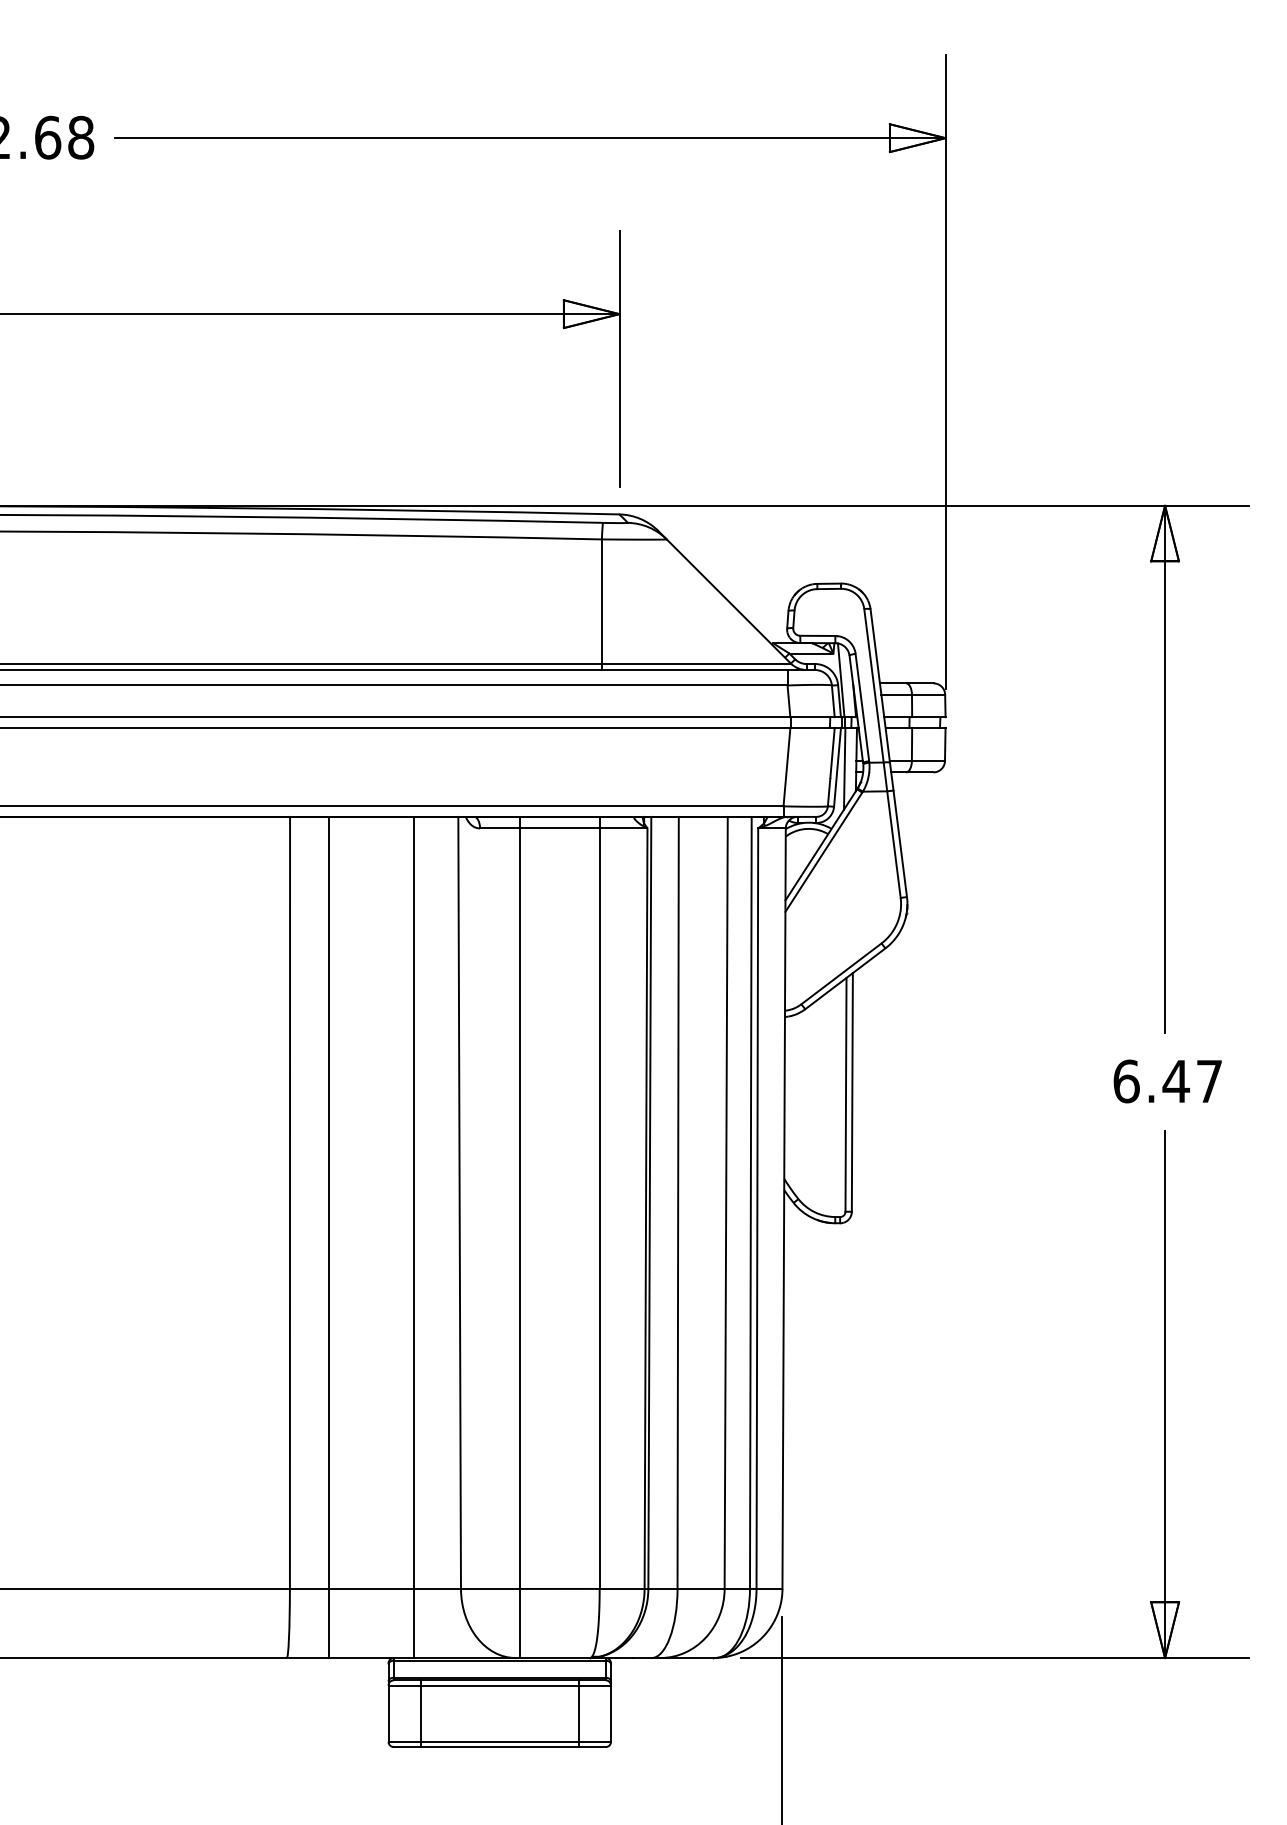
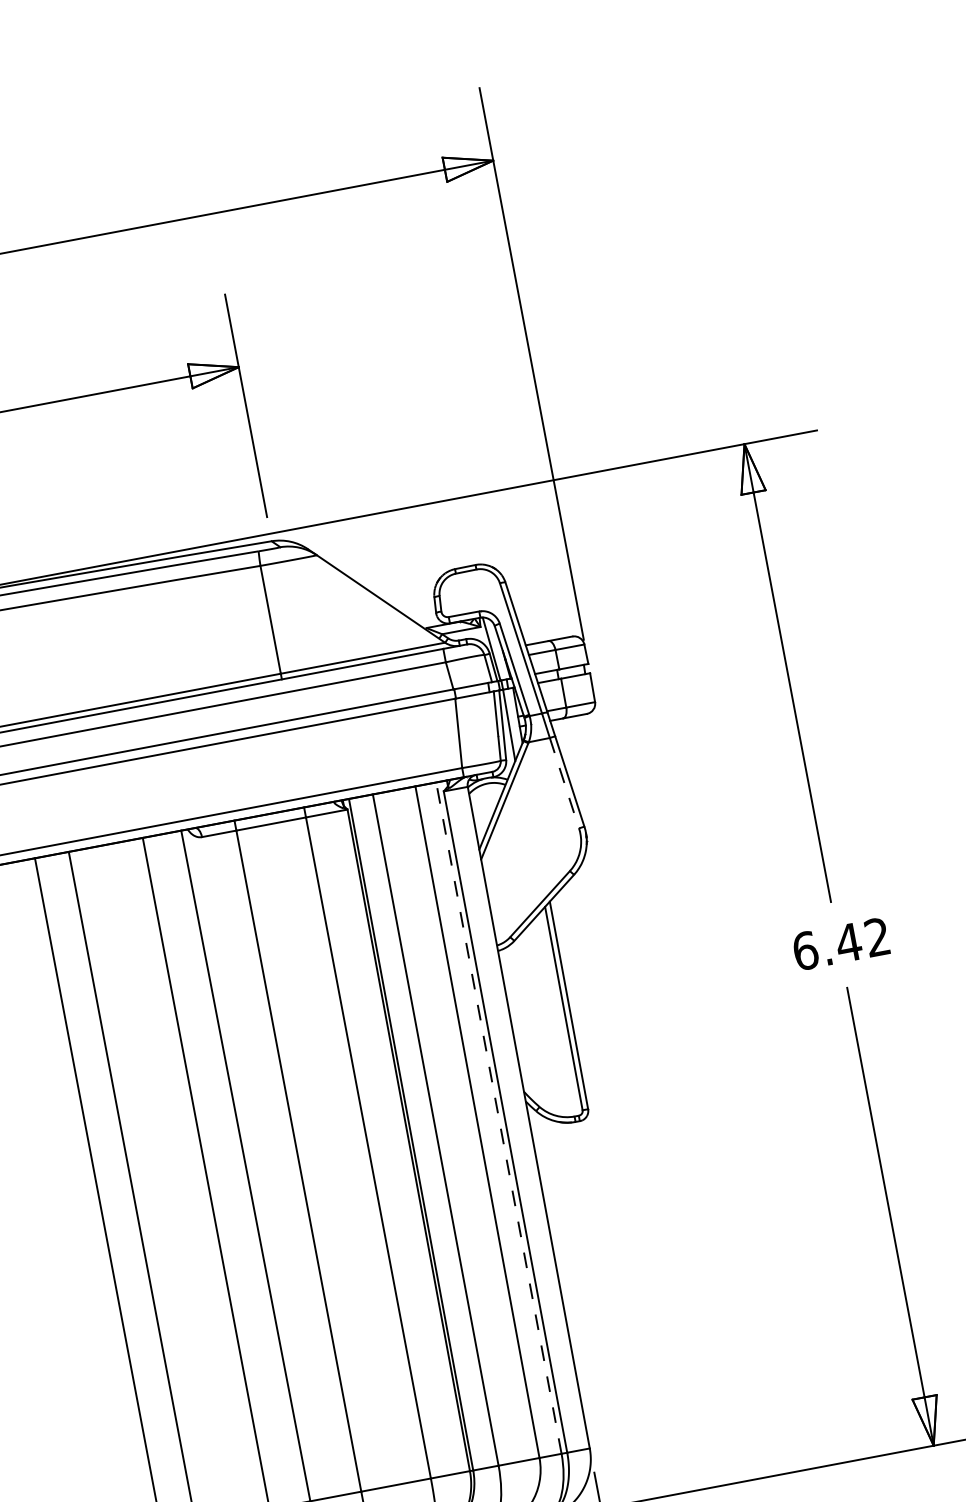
line: (893, 844) -> (564, 783), solid -> dashed
text: (1208, 1080) -> (876, 936), 6.47 -> 6.42
line: (750, 1202) -> (498, 1117), solid -> dashed

